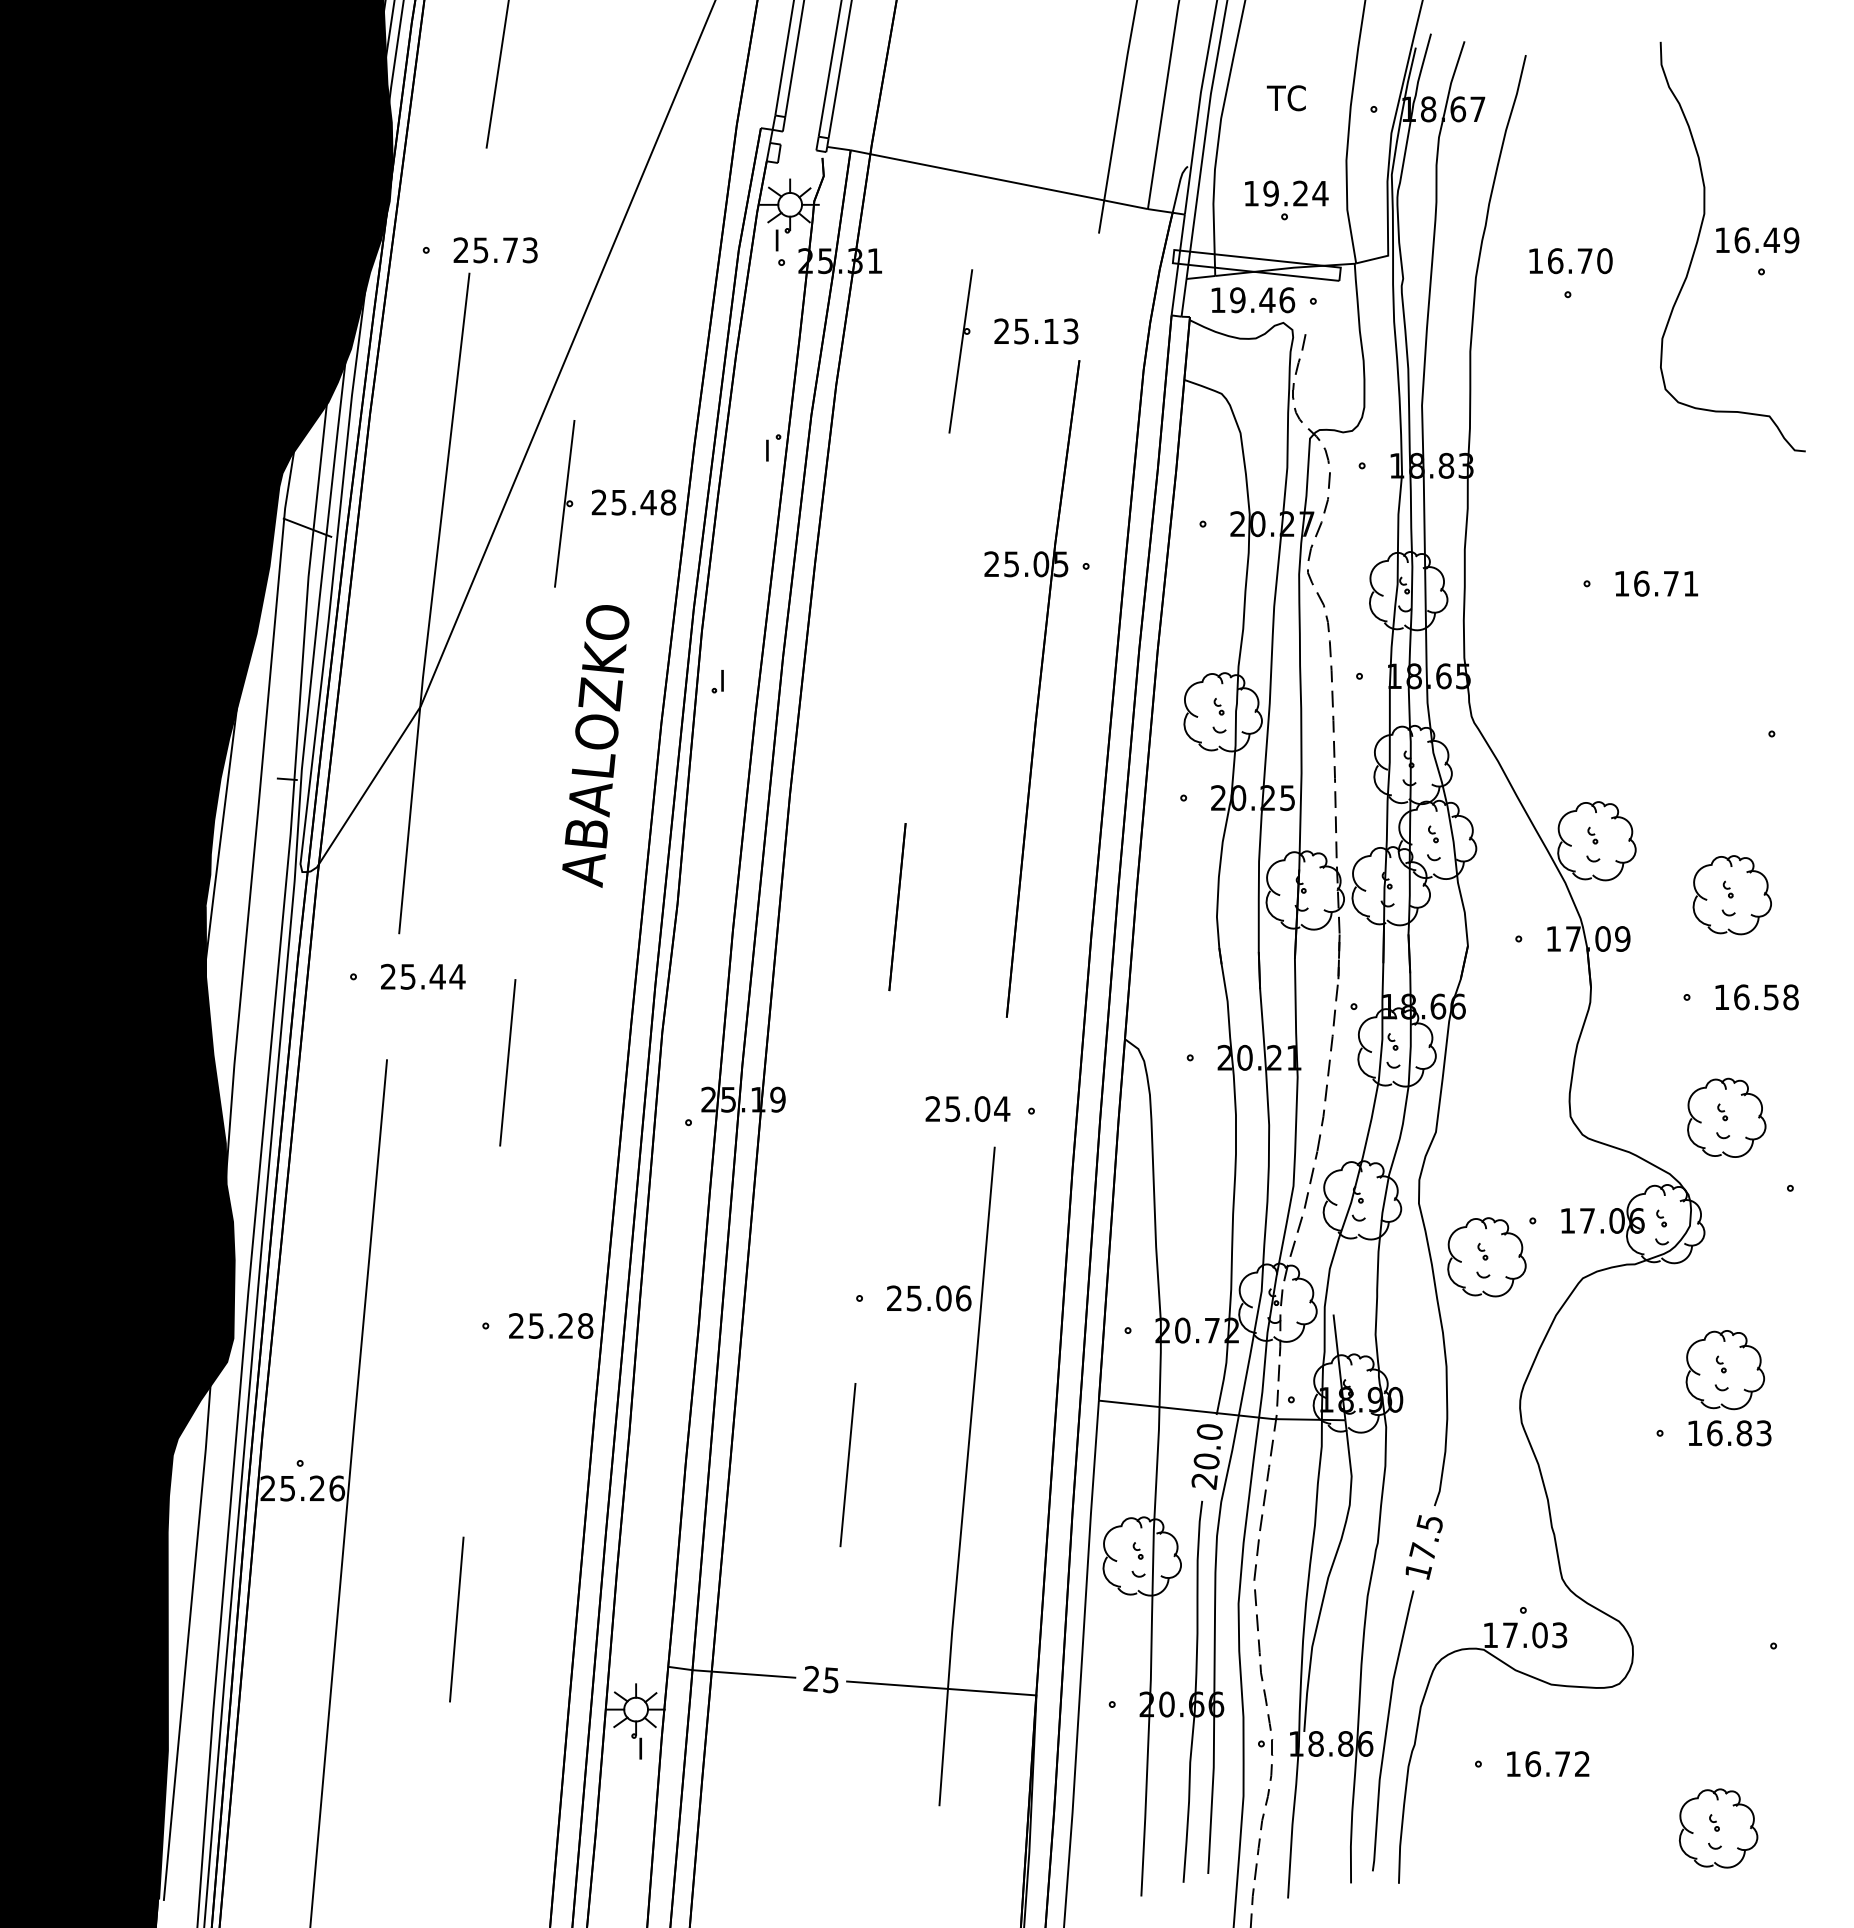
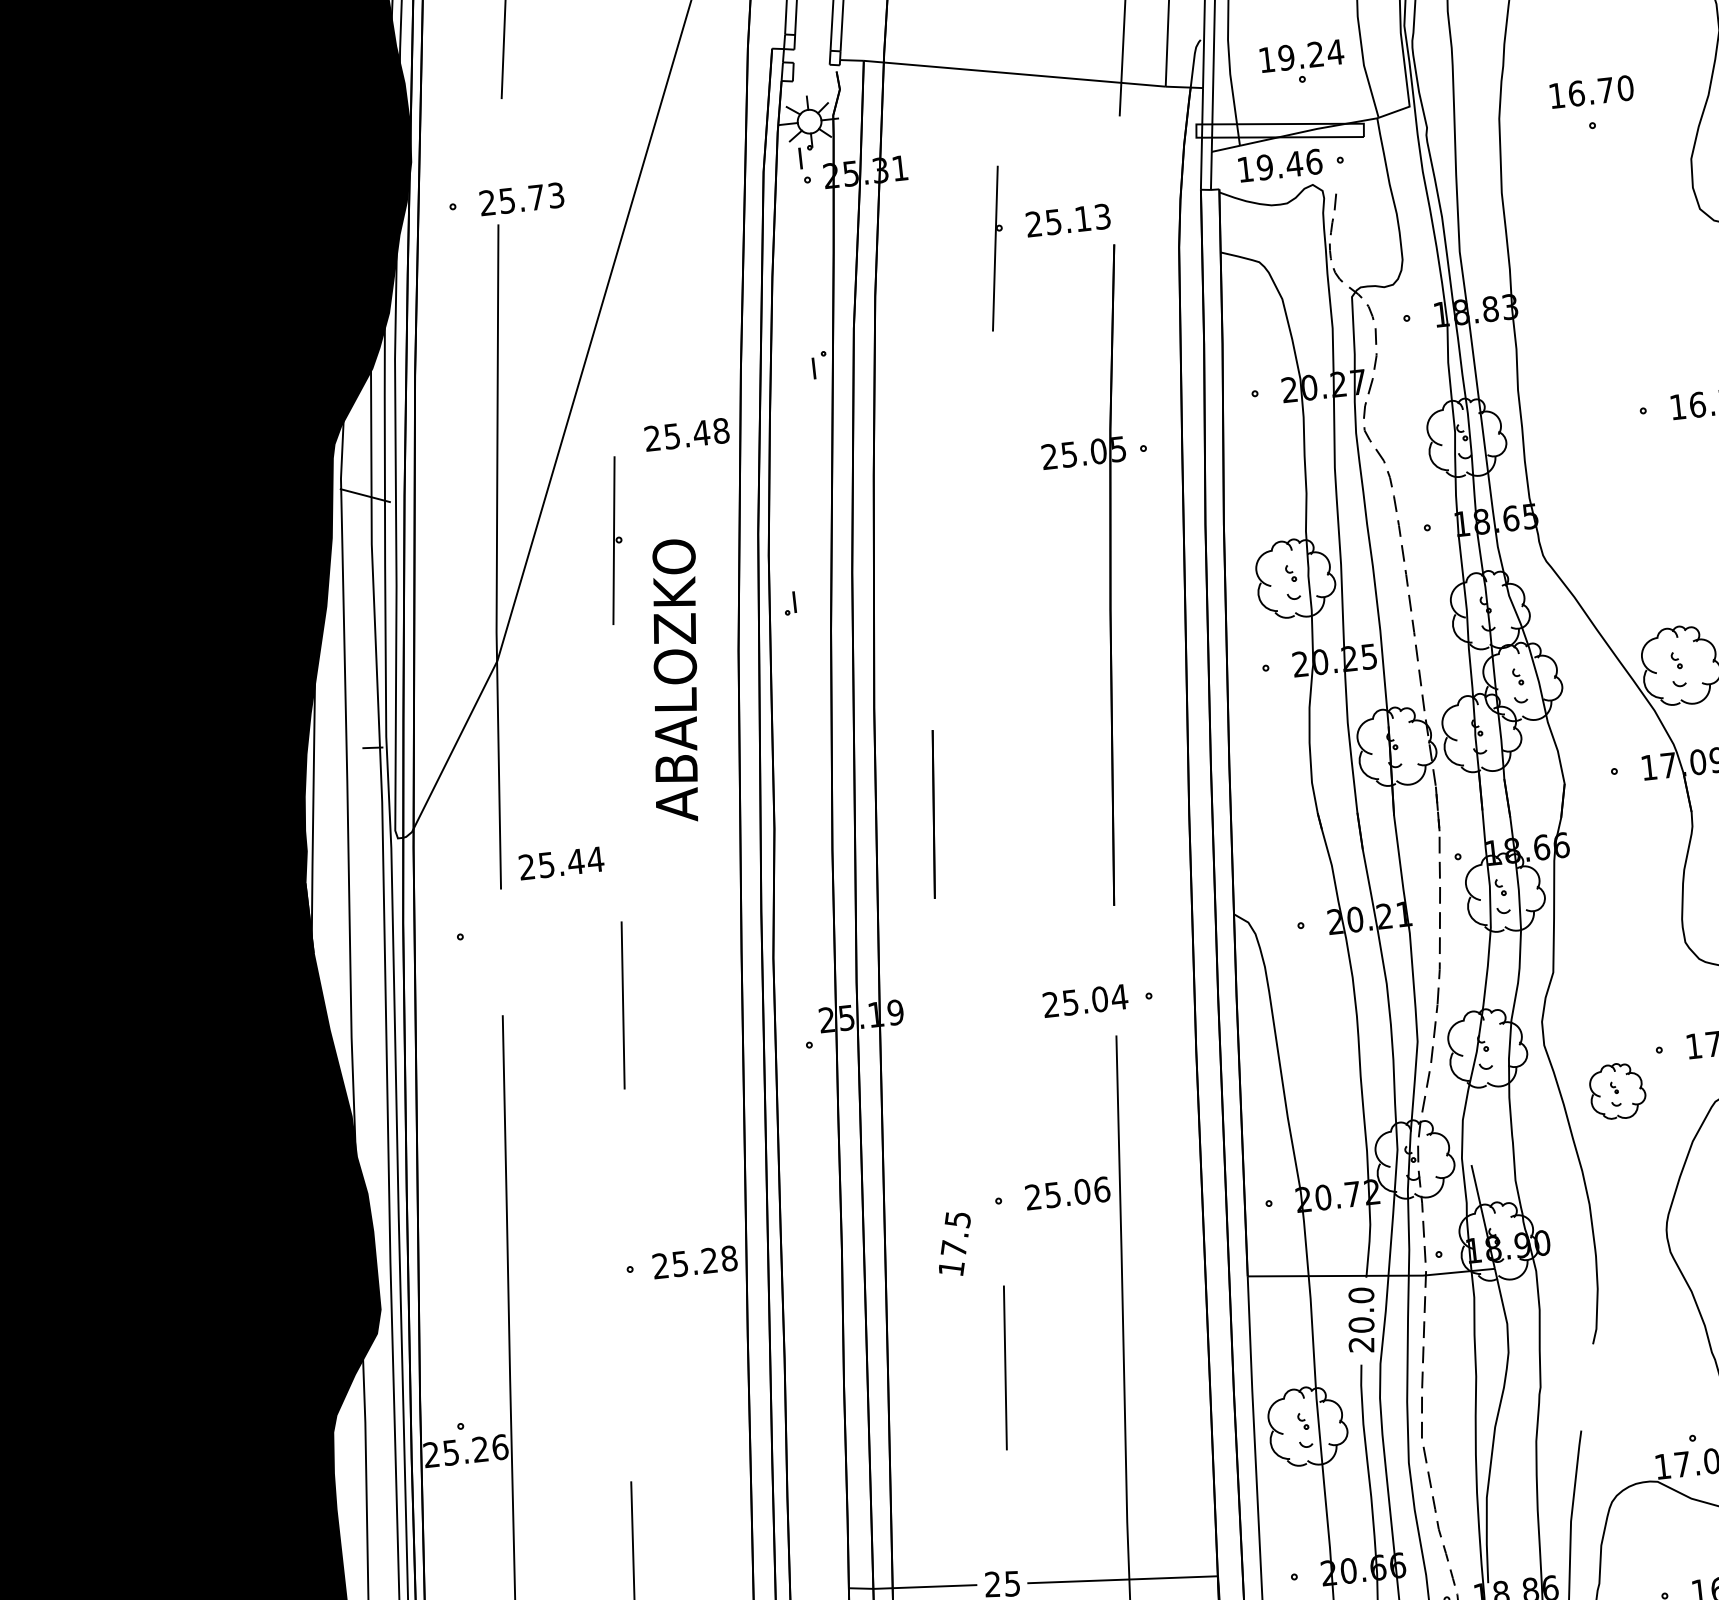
part: (564, 503) -> (613, 540), moved
line: (897, 907) -> (933, 814), moved
text: (423, 976) -> (561, 863), moved
part: (1486, 1257) -> (1617, 1091), size x0.7
text: (1423, 1547) -> (954, 1244), moved

